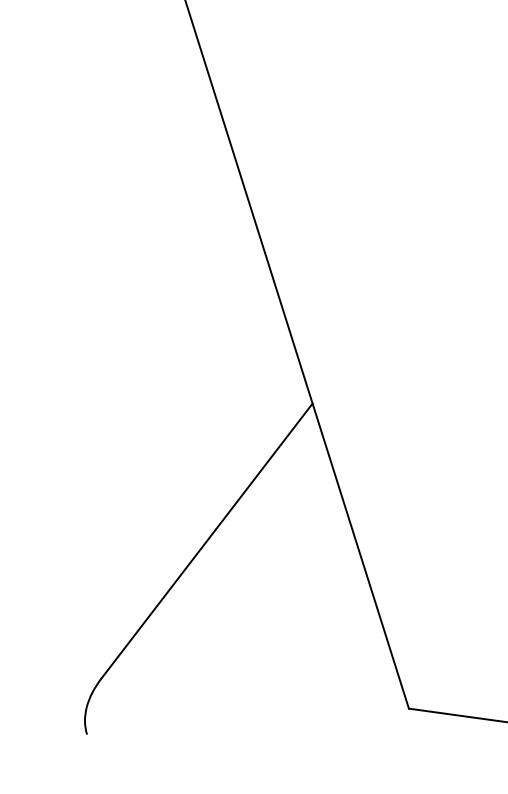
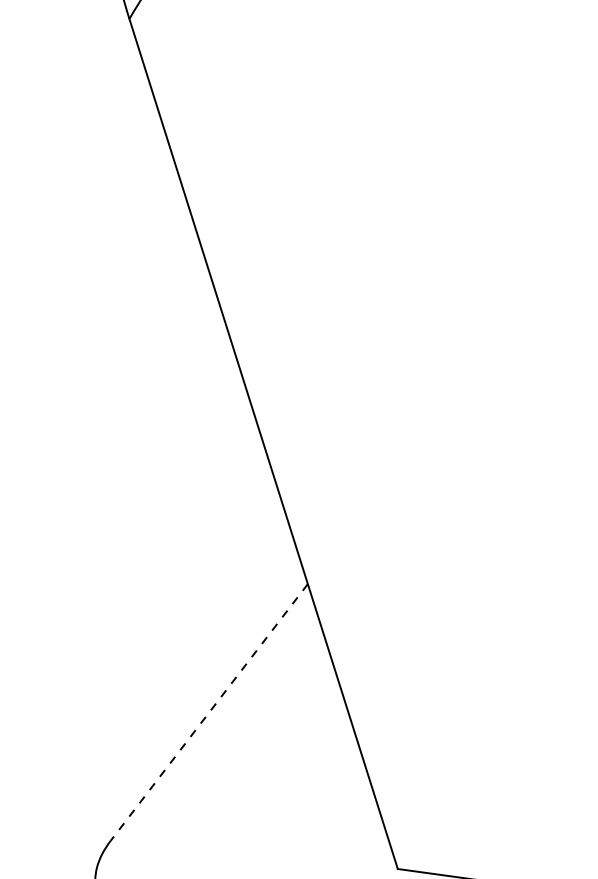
line: (207, 541) -> (209, 712), solid -> dashed

